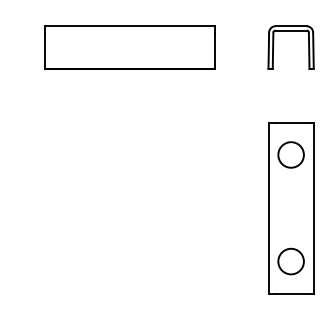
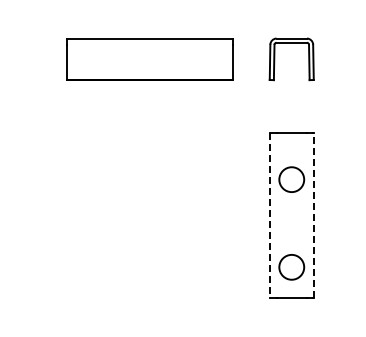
part: (129, 47) -> (149, 59), moved
circle: (290, 154) -> (291, 179), moved
line: (268, 208) -> (269, 215), solid -> dashed
line: (313, 208) -> (313, 215), solid -> dashed

